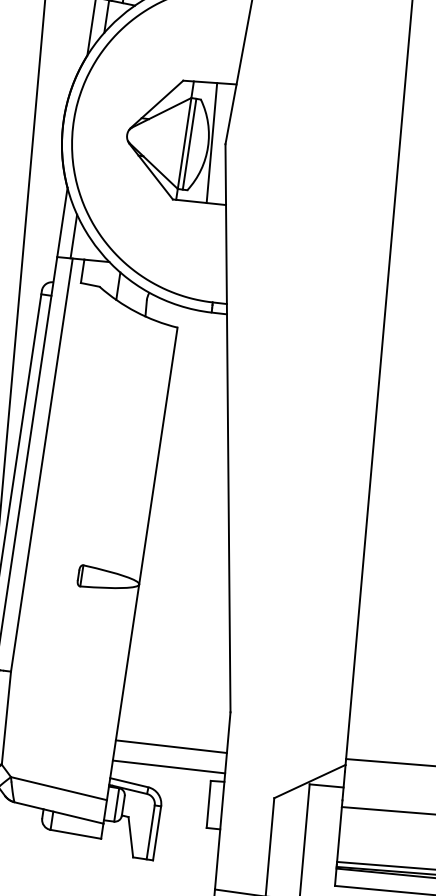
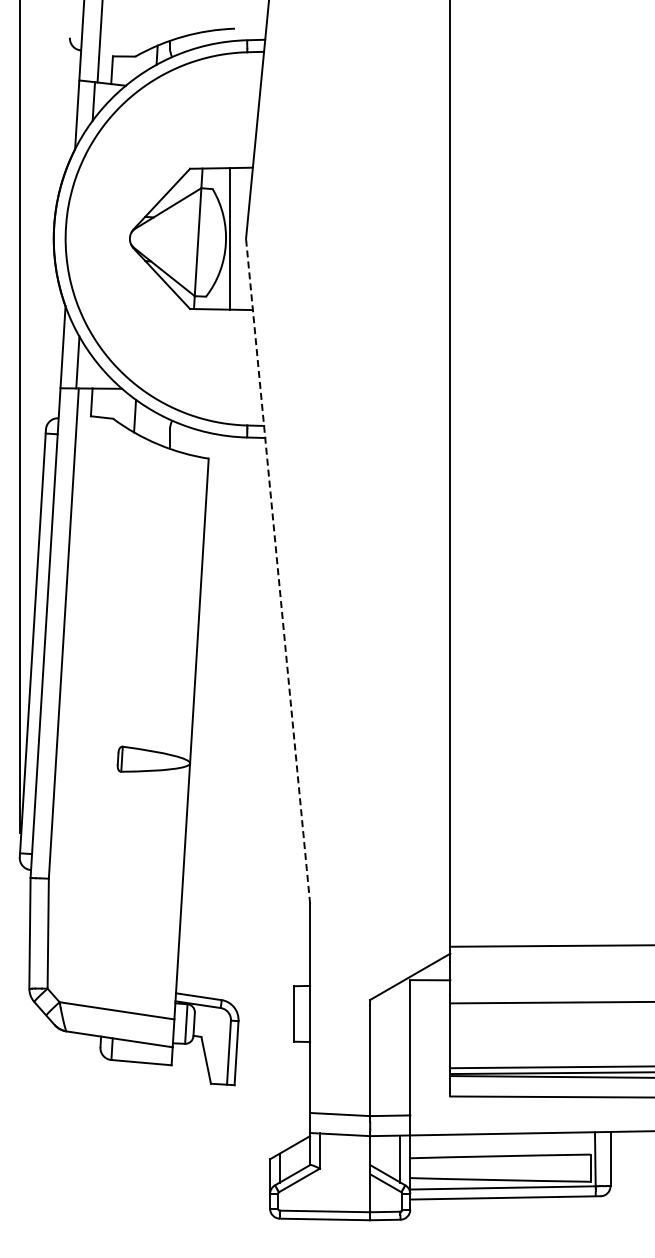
line: (189, 144) -> (203, 242), removed
line: (228, 427) -> (278, 570), solid -> dashed
line: (171, 746) -> (244, 949), removed
line: (168, 766) -> (243, 973), removed

